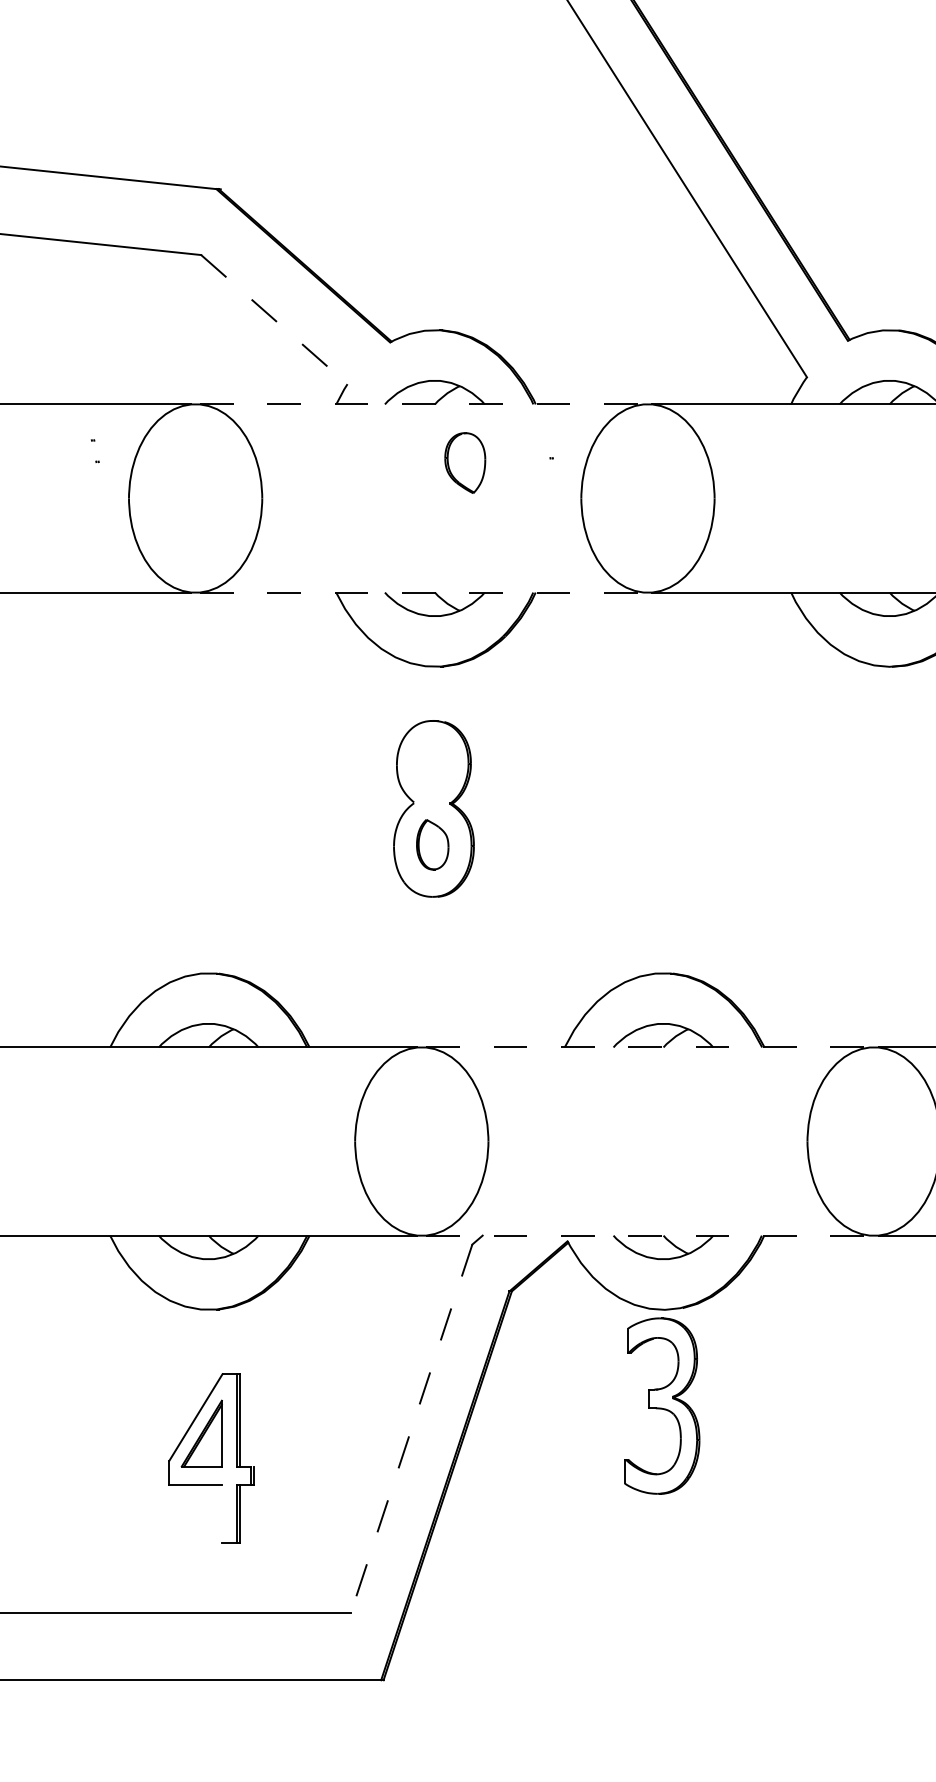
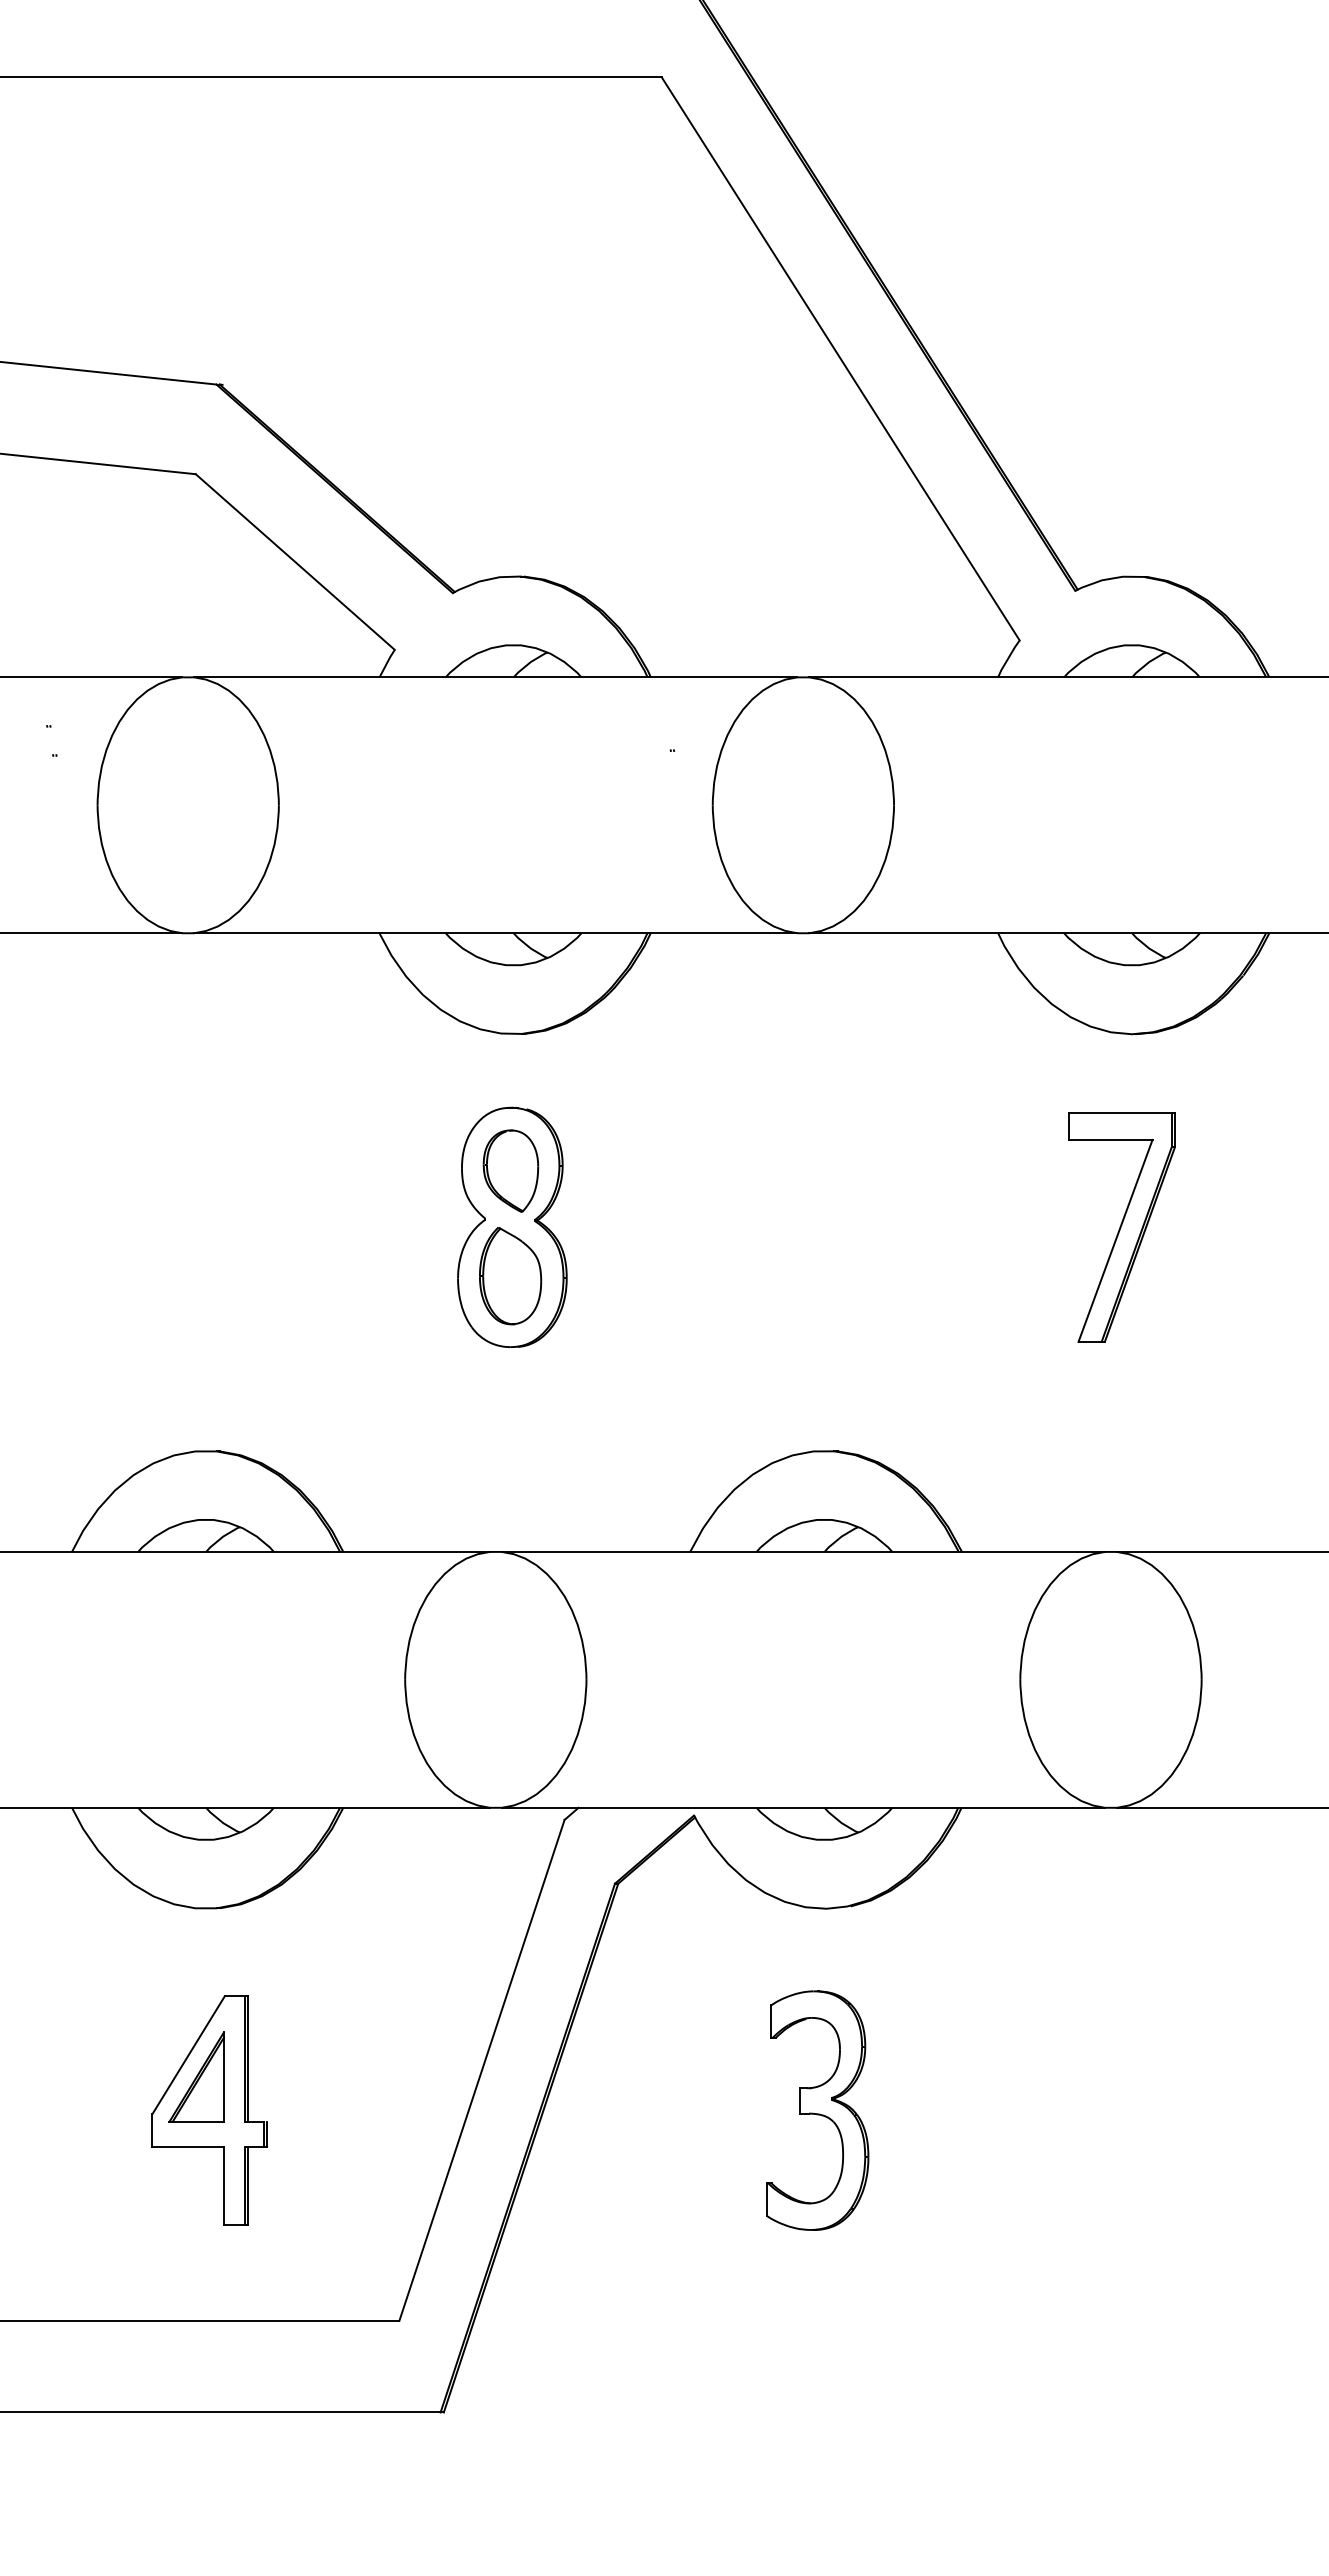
line: (274, 319) -> (295, 562), dashed -> solid
line: (421, 404) -> (495, 677), dashed -> solid
part: (464, 462) -> (510, 1170), moved
line: (421, 592) -> (495, 933), dashed -> solid
part: (881, 808) -> (1121, 1227), added
part: (432, 844) -> (510, 1276), size x1.43
line: (648, 1047) -> (803, 1551), dashed -> solid
line: (648, 1235) -> (803, 1807), dashed -> solid
part: (662, 1406) -> (817, 2110), moved
line: (412, 1428) -> (482, 2070), dashed -> solid
line: (221, 1513) -> (223, 2185), added

